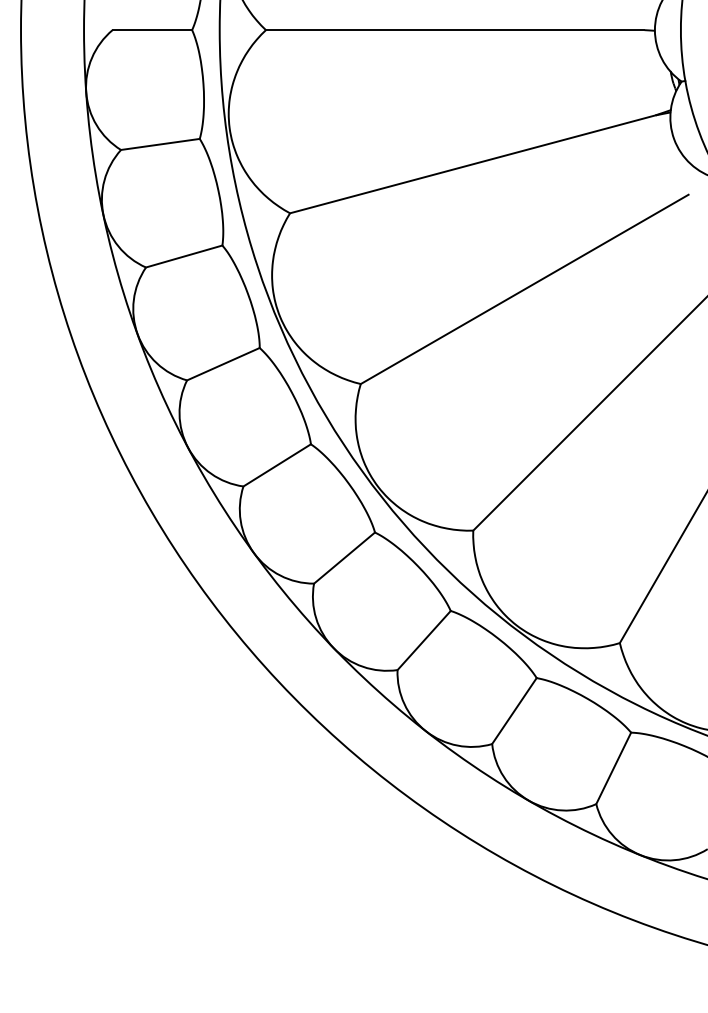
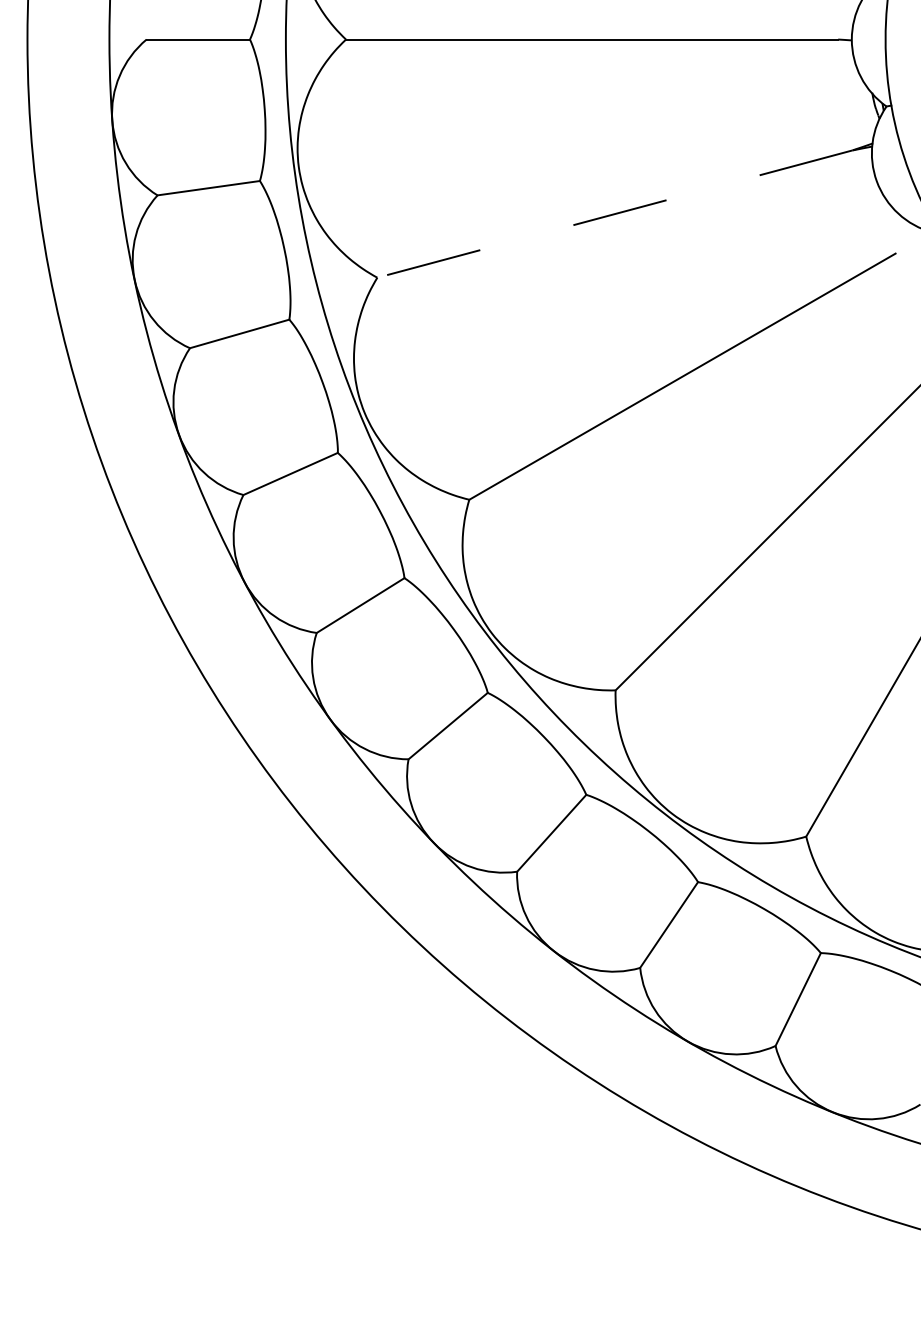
line: (472, 164) -> (614, 214), solid -> dashed

